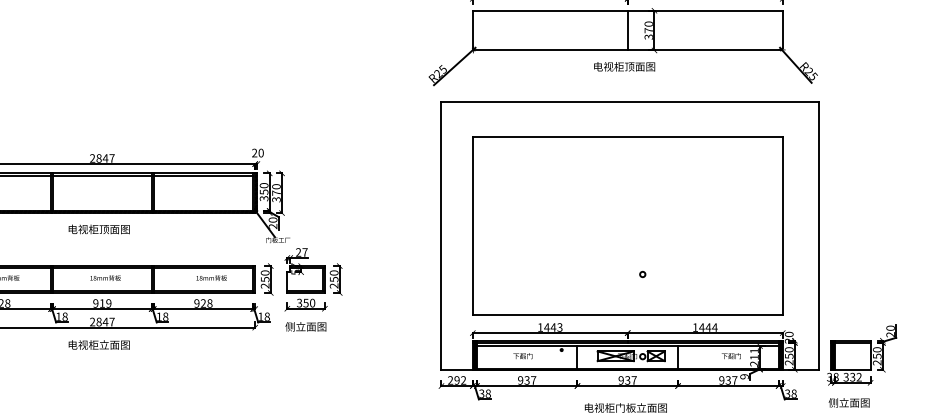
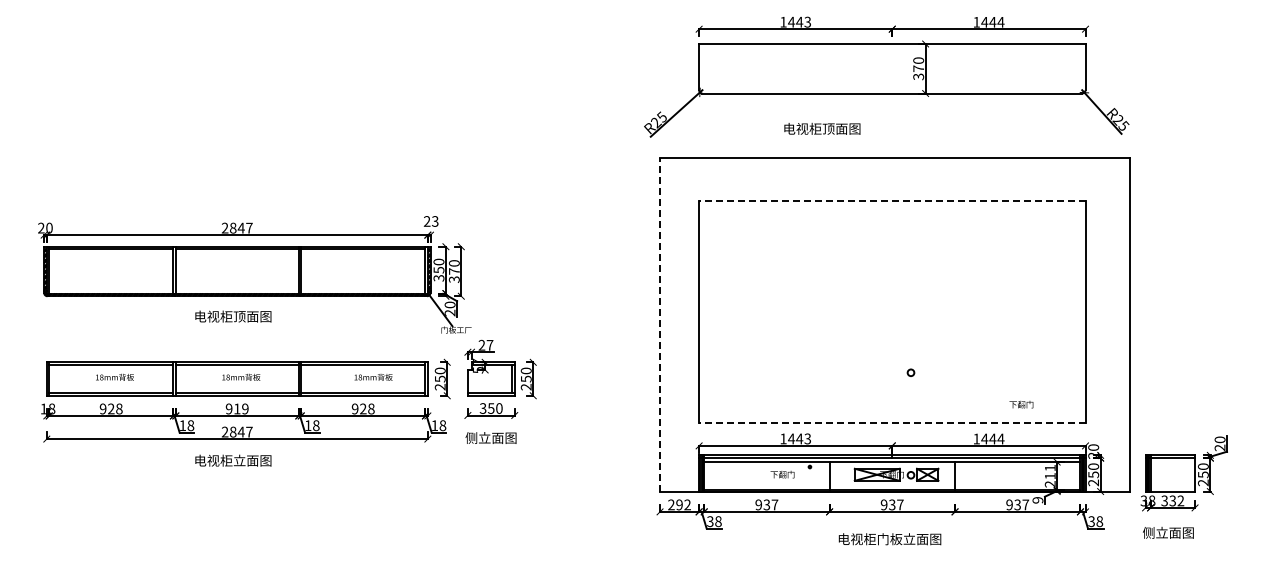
line: (627, 30) -> (892, 68), removed
text: (624, 66) -> (822, 128), moved
line: (627, 136) -> (891, 200), solid -> dashed
text: (261, 153) -> (435, 221), 20 -> 23
line: (441, 235) -> (660, 324), solid -> dashed
line: (627, 315) -> (891, 423), solid -> dashed
text: (522, 356) -> (782, 474), moved
text: (731, 356) -> (1021, 404), moved

